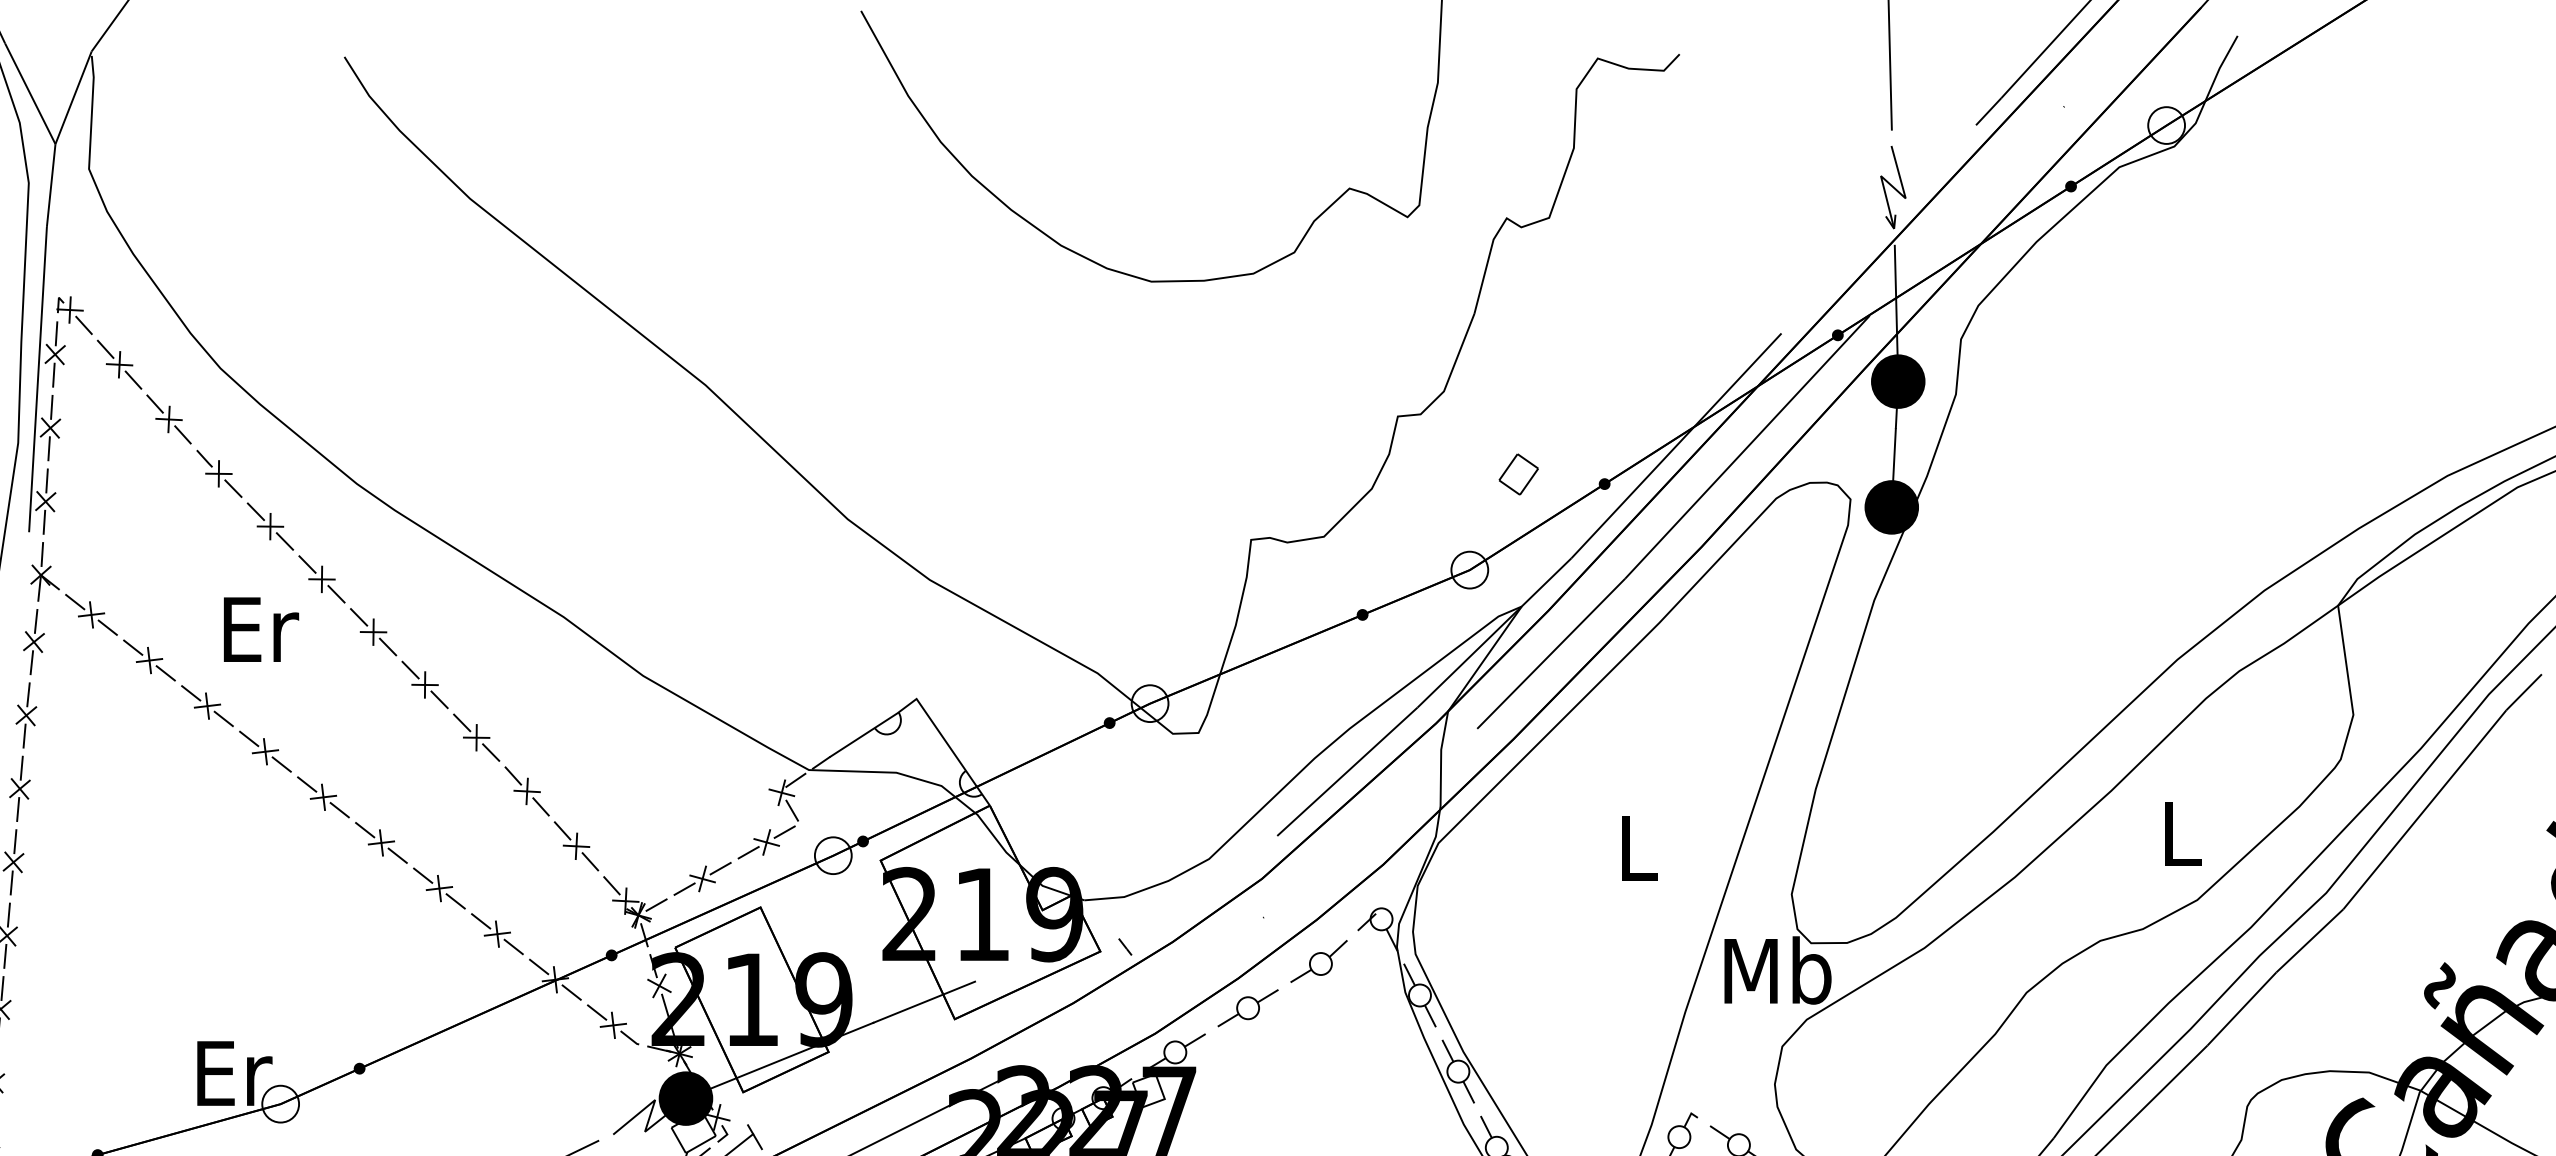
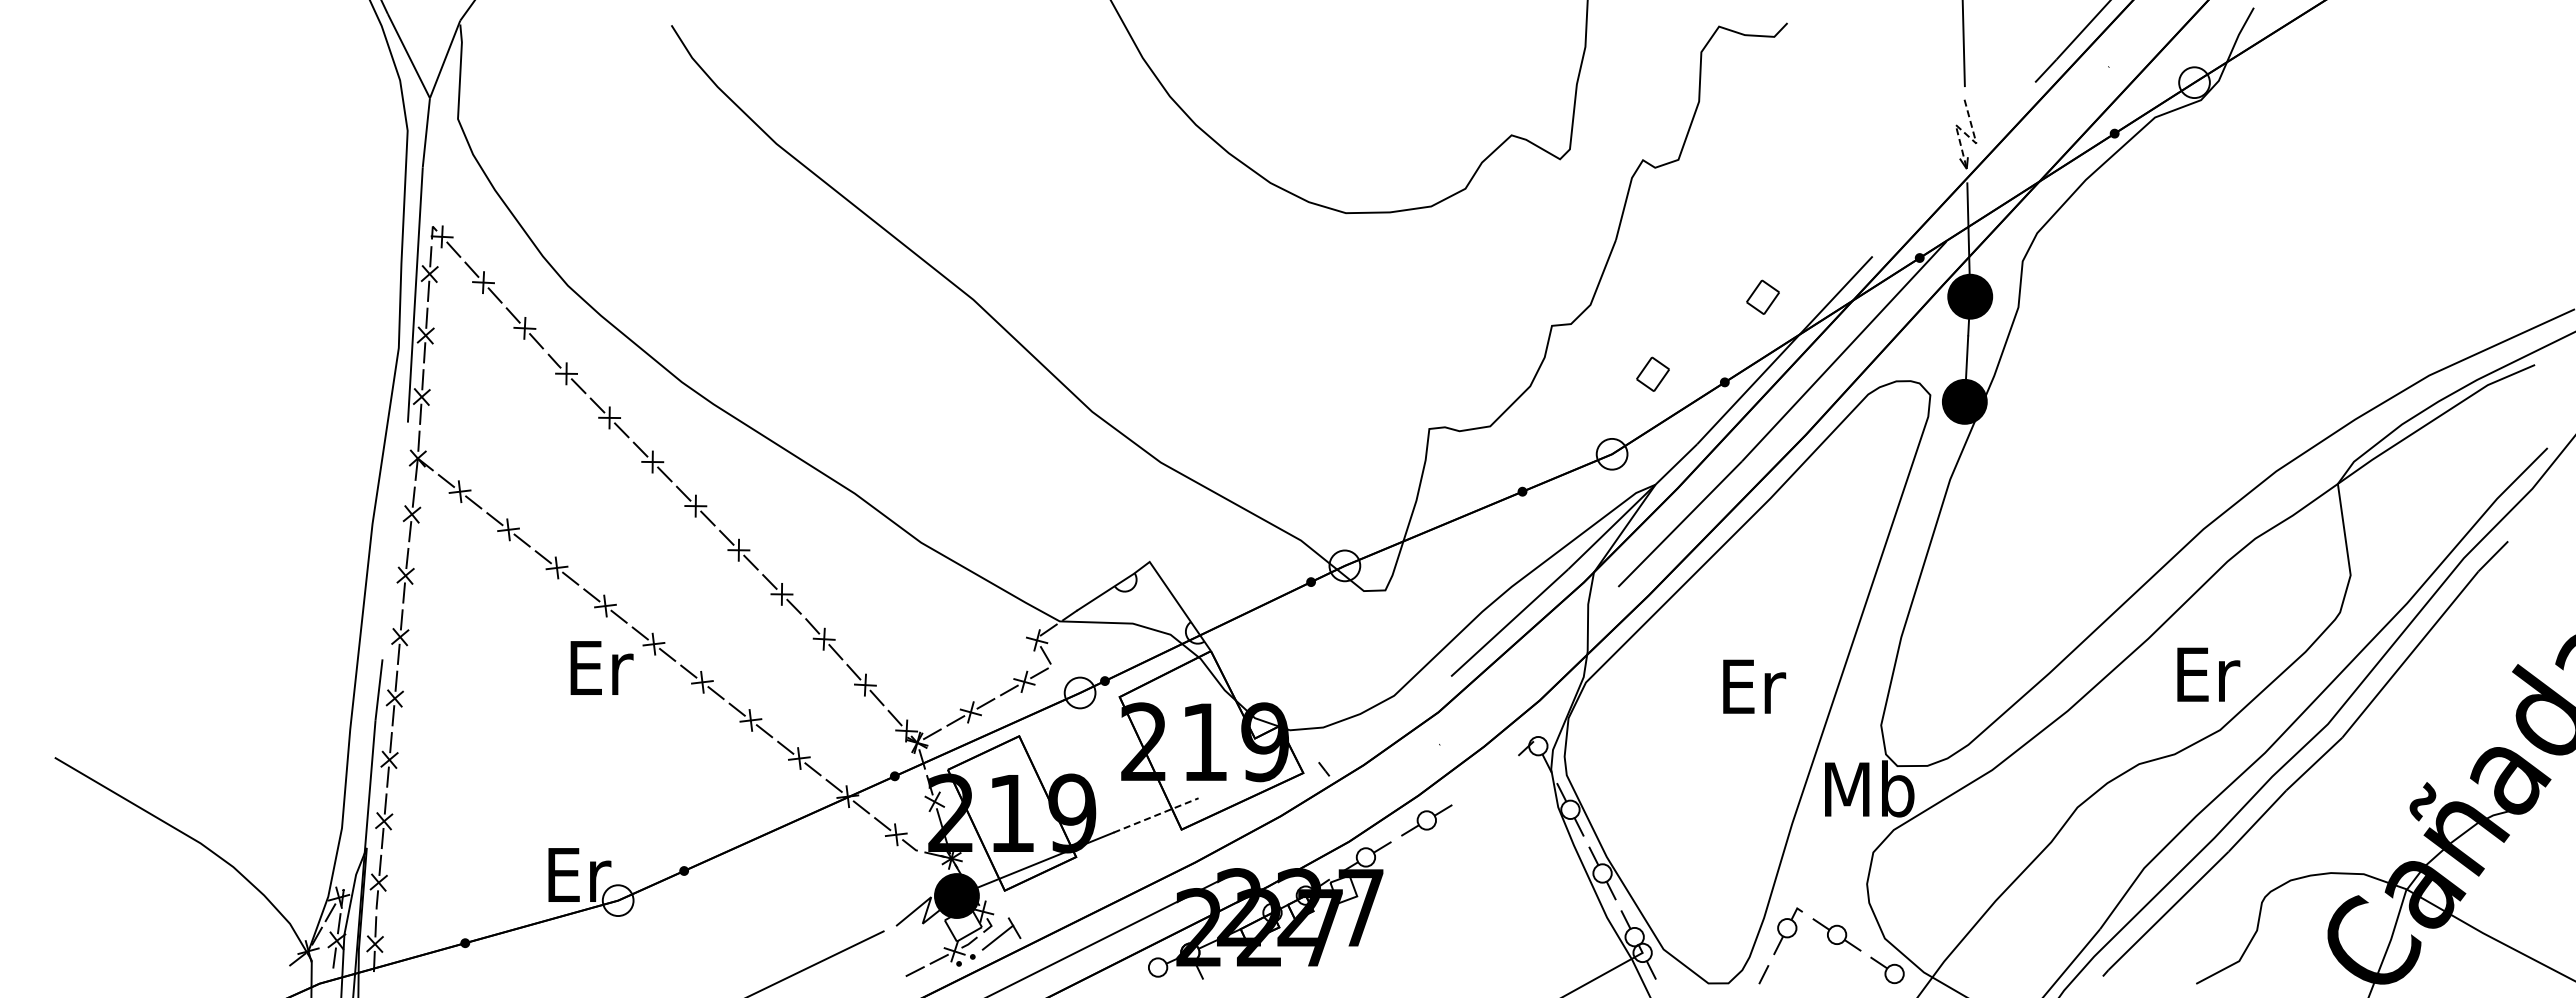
line: (1893, 187) -> (1966, 134), solid -> dashed
part: (1649, 381) -> (1762, 296), added
text: (260, 629) -> (601, 667), moved
text: (2183, 833) -> (2208, 674), L -> Er
text: (1640, 847) -> (1754, 686), L -> Er
part: (1319, 961) -> (1486, 781), removed
line: (924, 1002) -> (1156, 815), solid -> dashed

